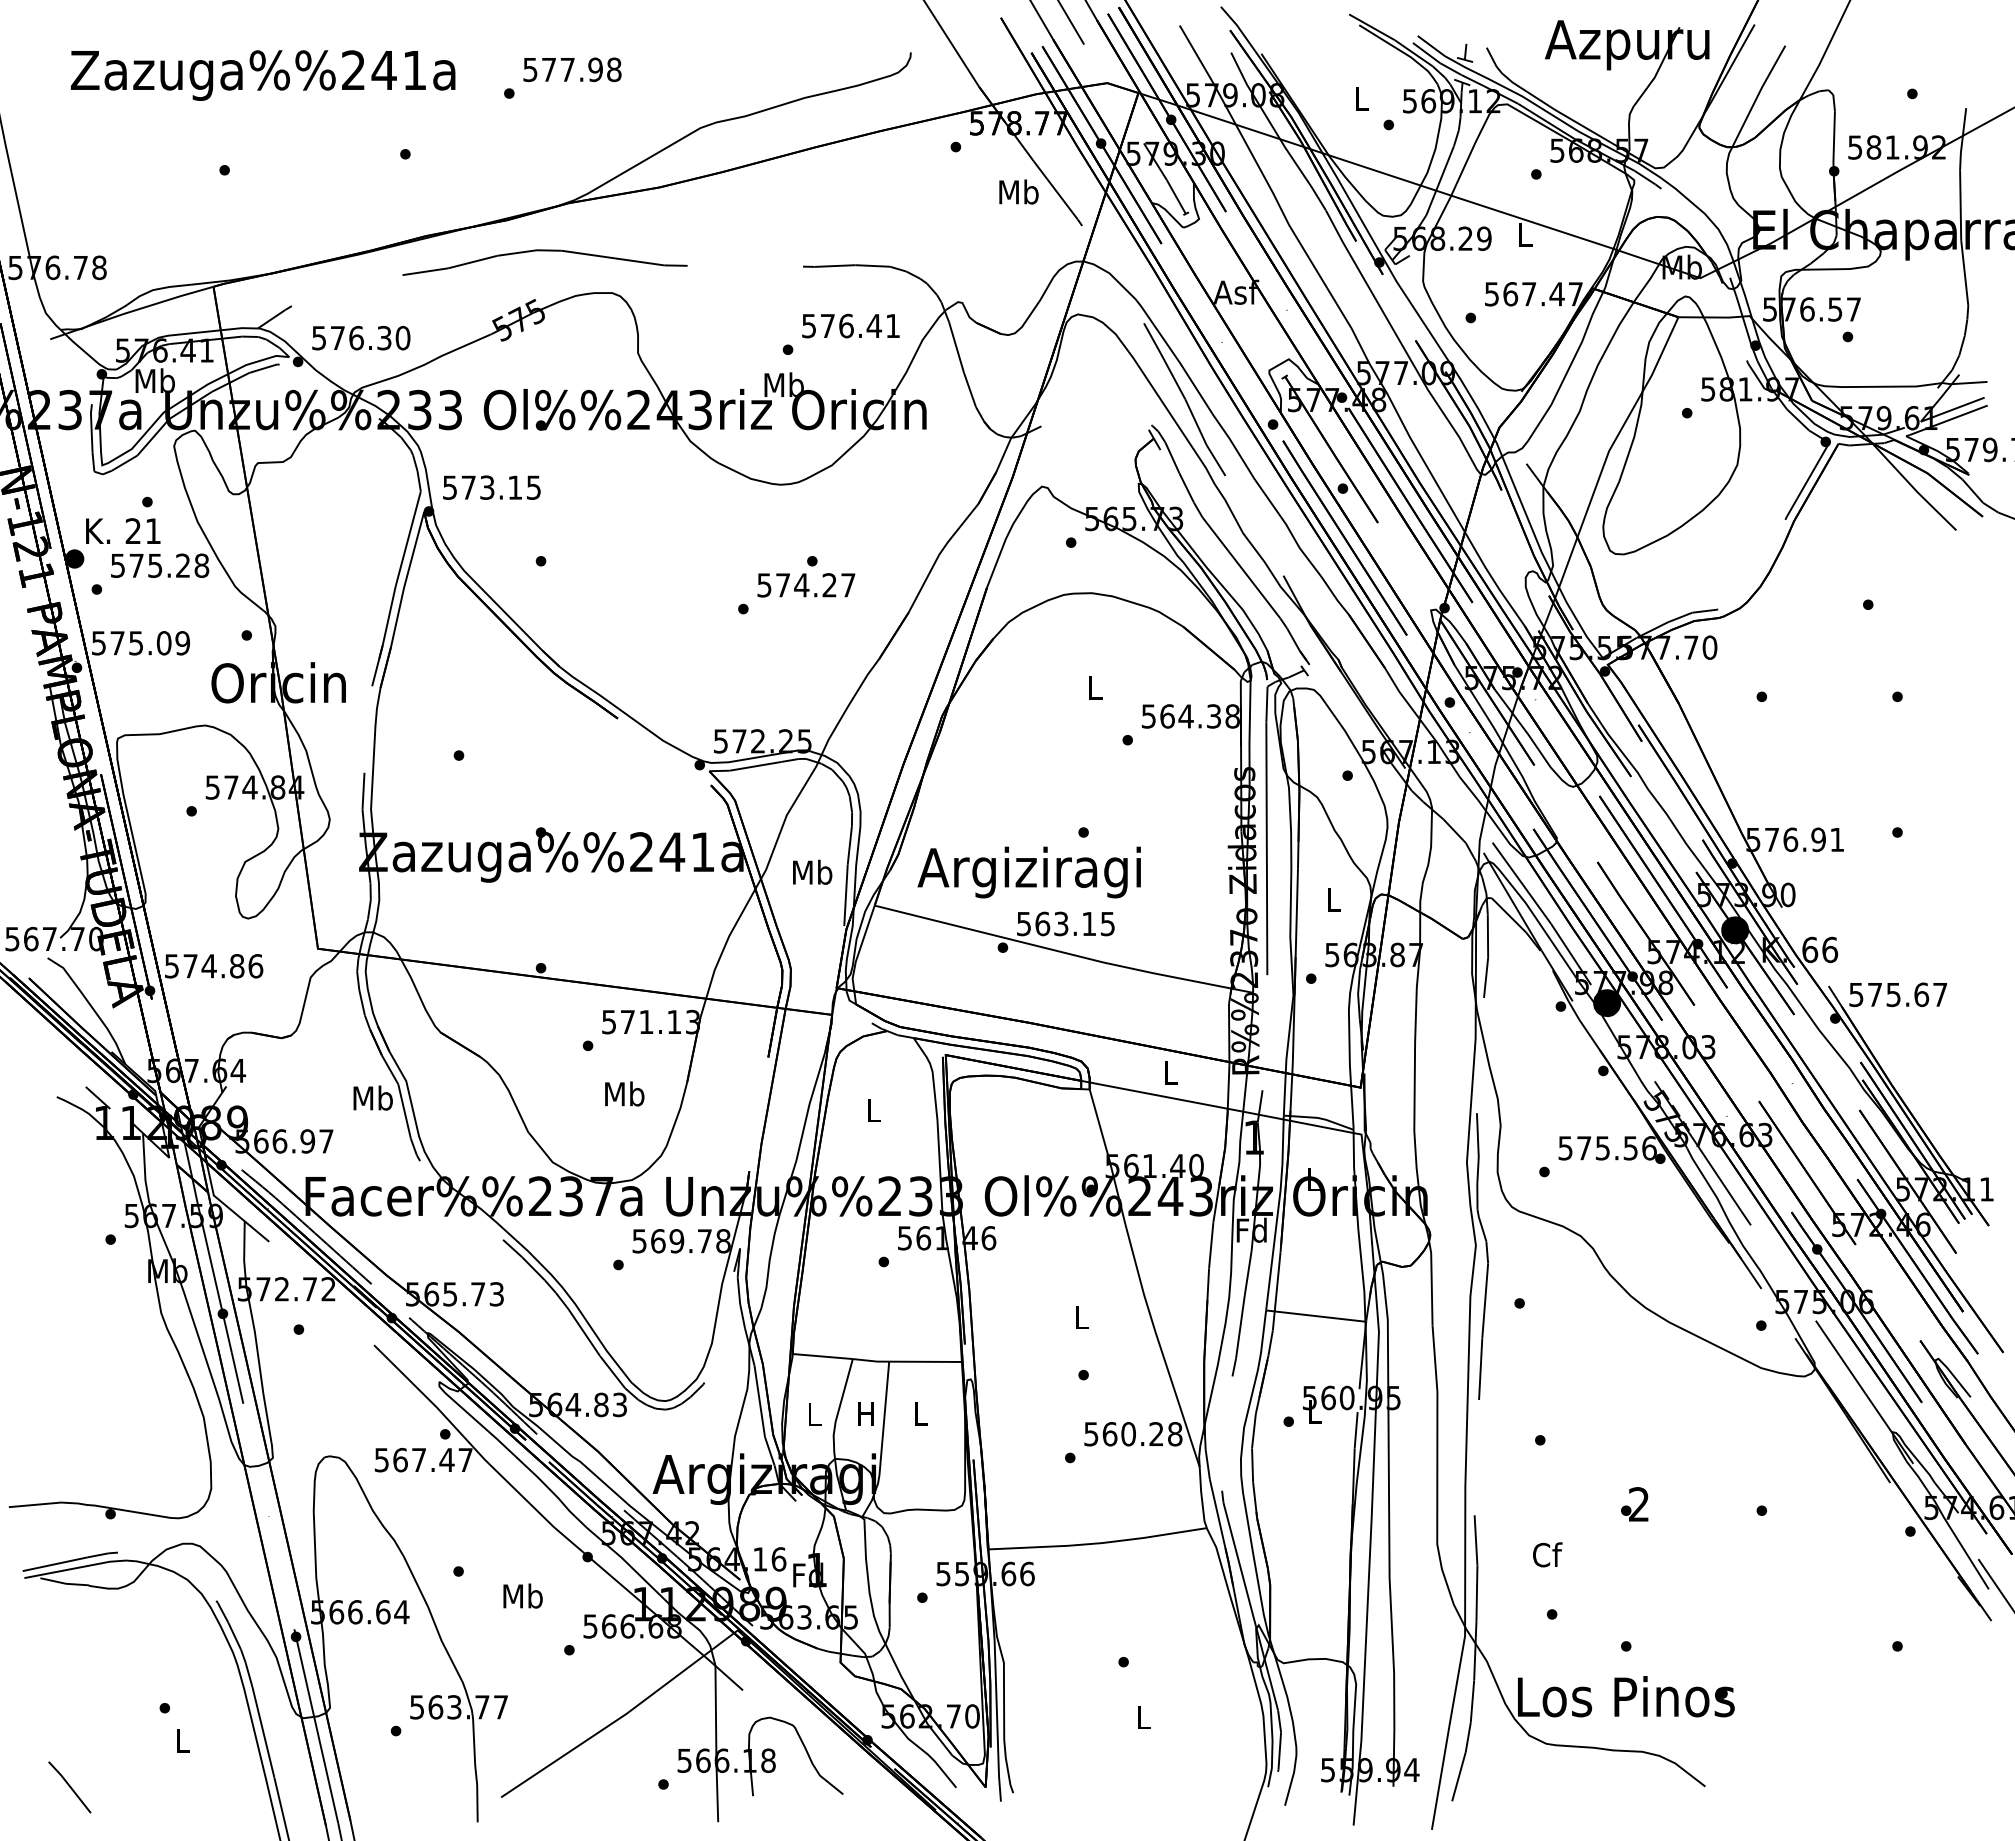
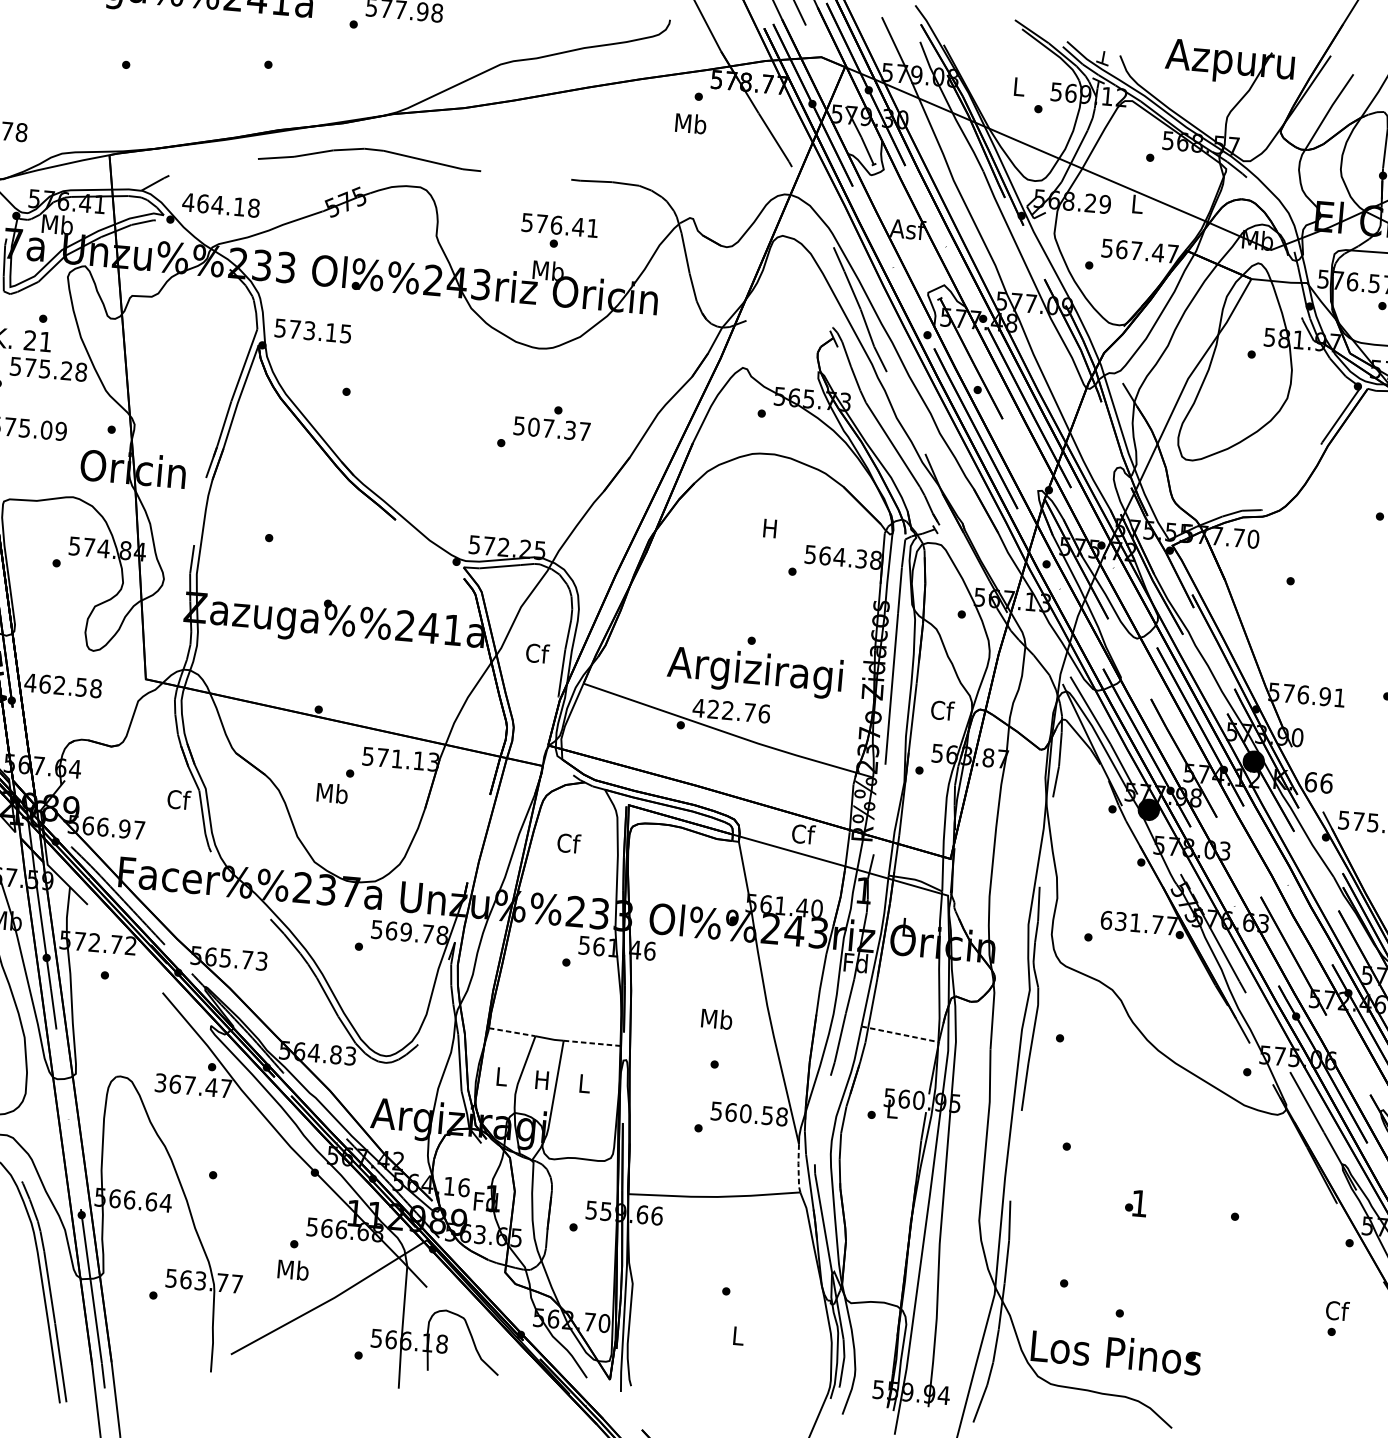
text: (1018, 191) -> (690, 123), moved
text: (850, 325) -> (559, 225), moved
text: (360, 337) -> (220, 204), 576.30 -> 464.18
text: (805, 585) -> (551, 428), 574.27 -> 507.37
text: (1094, 687) -> (770, 528), L -> H
text: (812, 871) -> (537, 652), Mb -> Cf
text: (1028, 872) -> (754, 672), moved
text: (1333, 899) -> (942, 710), L -> Cf
text: (1065, 923) -> (731, 710), 563.15 -> 422.76
text: (213, 966) -> (63, 685), 574.86 -> 462.58
text: (1171, 1072) -> (803, 834), L -> Cf
text: (624, 1093) -> (332, 792), moved
text: (372, 1097) -> (178, 799), Mb -> Cf
text: (873, 1109) -> (568, 842), L -> Cf
text: (1607, 1148) -> (1139, 923), 575.56 -> 631.77
text: (1081, 1316) -> (716, 1018), L -> Mb
line: (1315, 1316) -> (899, 1034), solid -> dashed
line: (823, 1356) -> (512, 1032), solid -> dashed
line: (926, 1361) -> (592, 1043), solid -> dashed
text: (1156, 1434) -> (767, 1115), 560.28 -> 560.58
text: (381, 1459) -> (160, 1082), 567.47 -> 367.47
line: (1201, 1498) -> (798, 1168), solid -> dashed
text: (1638, 1504) -> (1139, 1203), 2 -> 1
text: (1547, 1554) -> (1337, 1310), moved
text: (522, 1595) -> (292, 1269), moved

